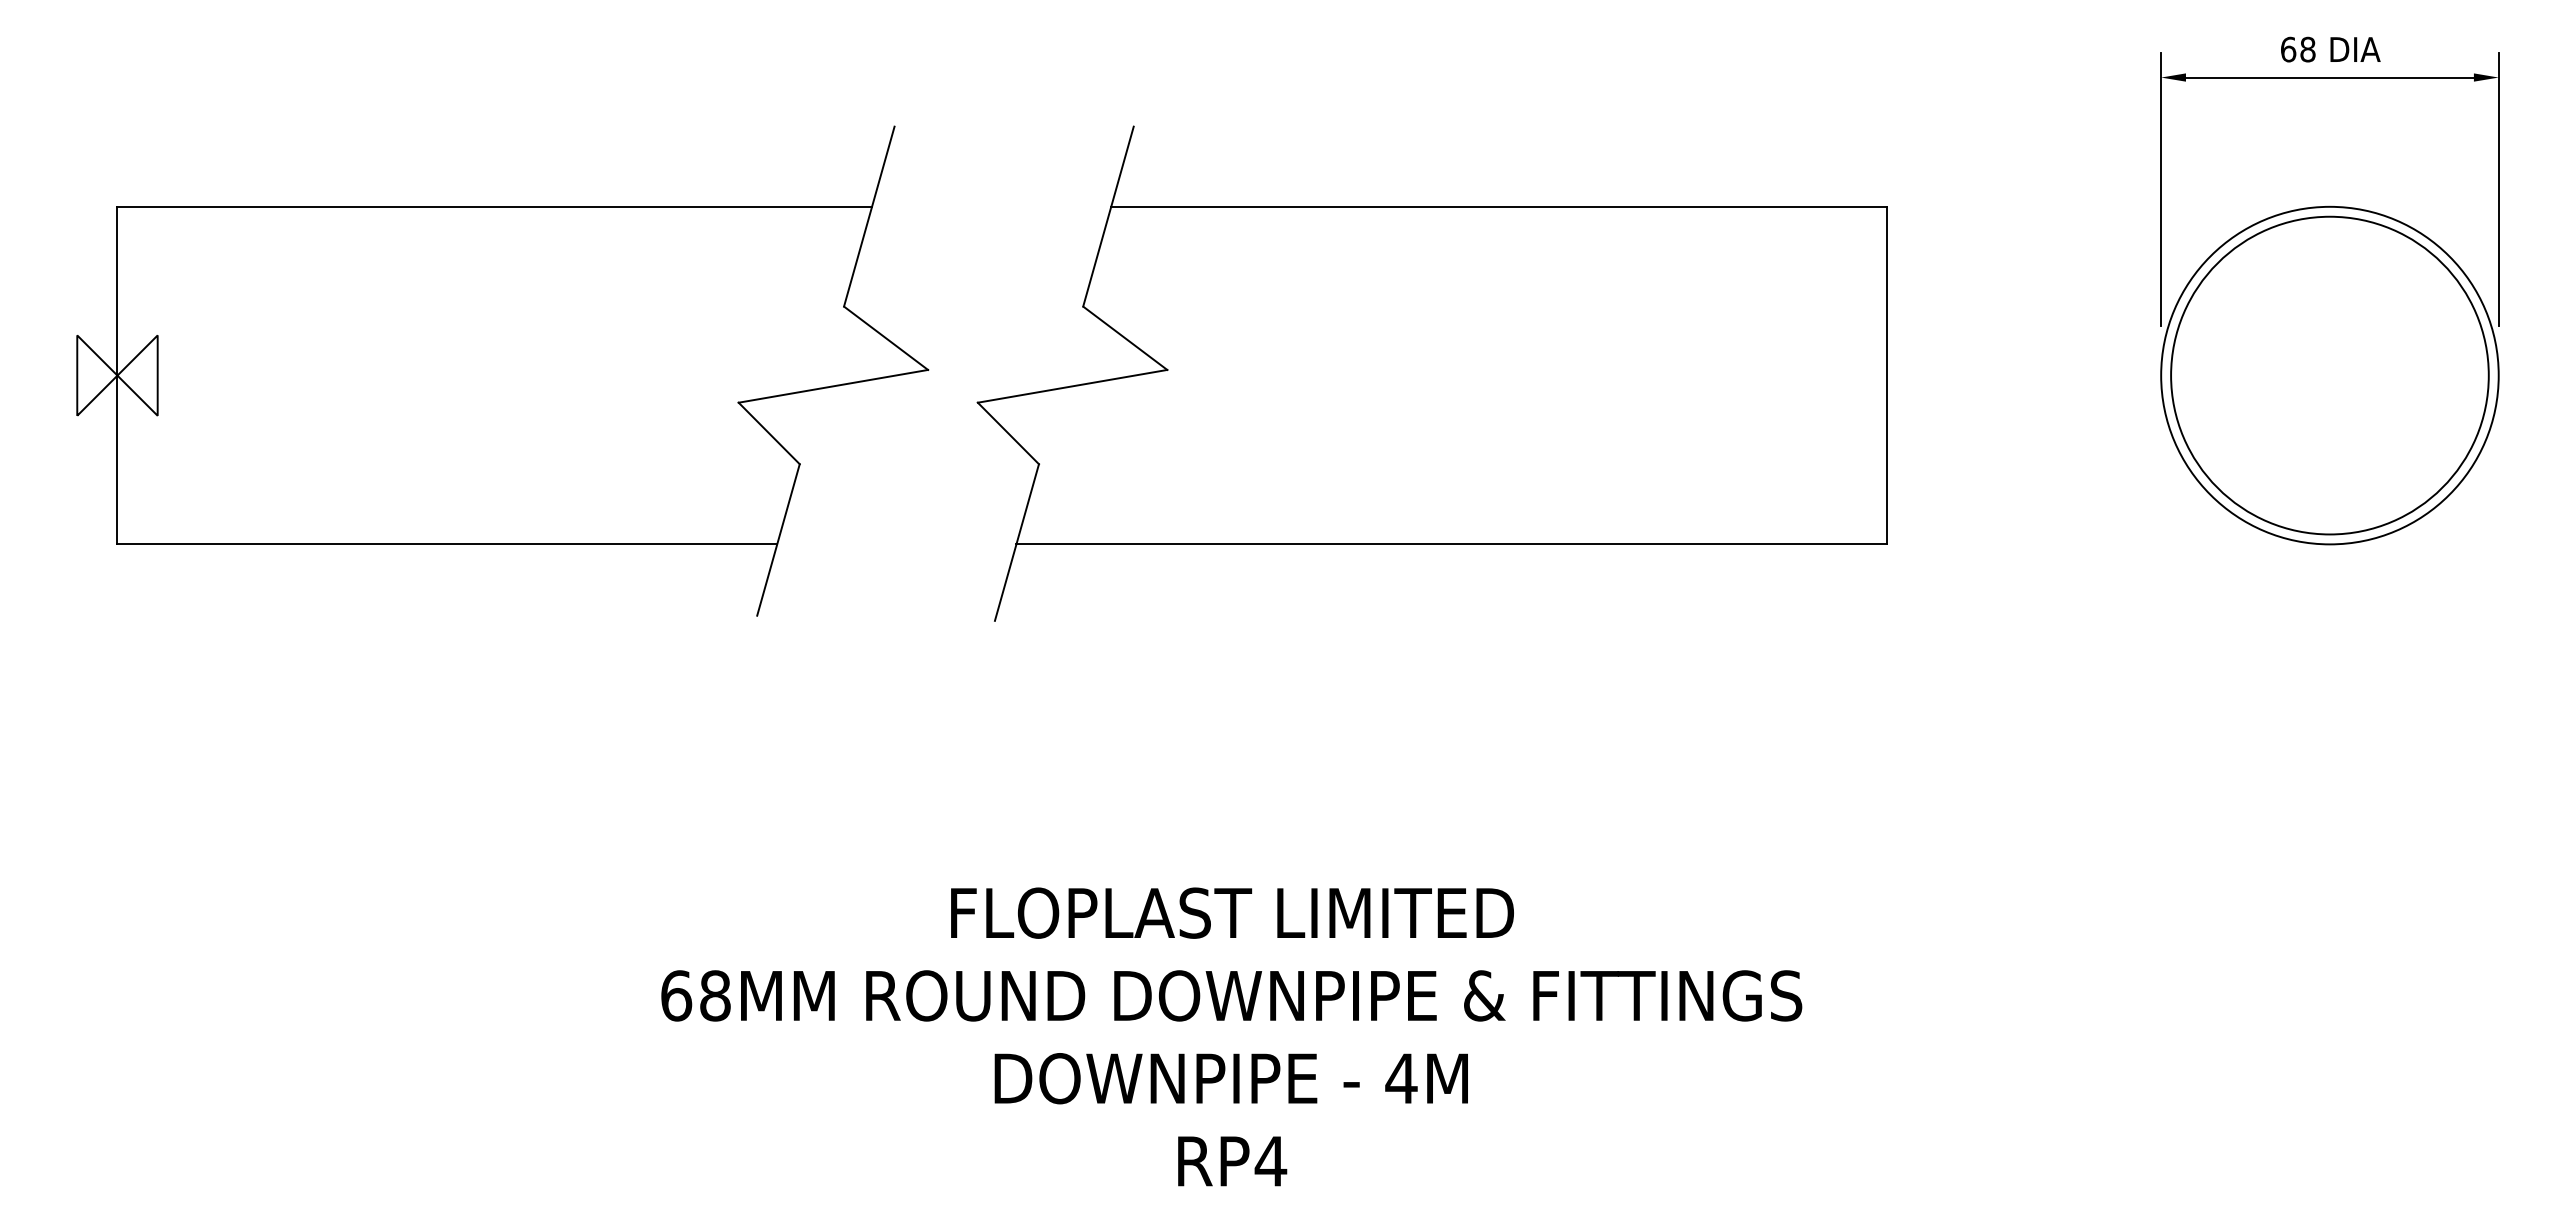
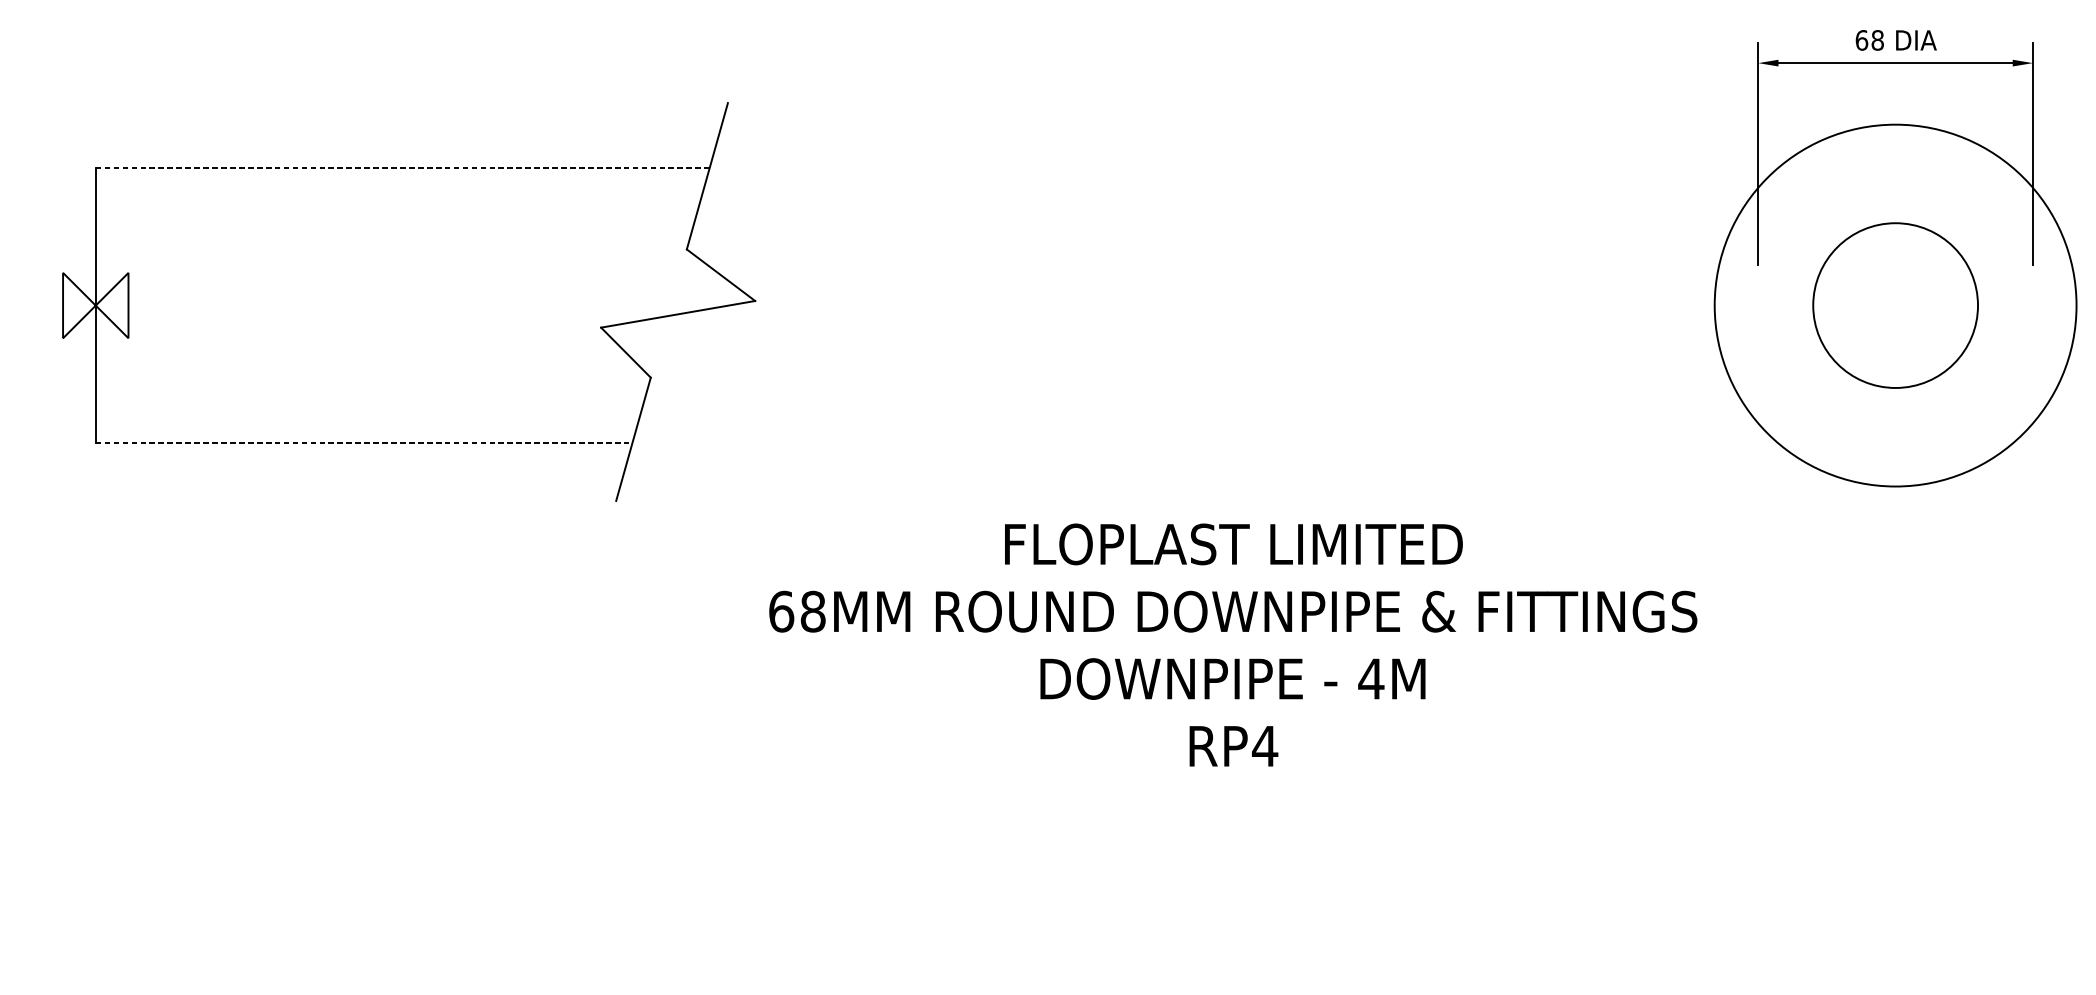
line: (495, 206) -> (403, 168), solid -> dashed
part: (1431, 373) -> (1164, 303), removed
circle: (2329, 375) -> (1895, 305), size x0.6
circle: (2329, 375) -> (1895, 305), size x1.4
line: (447, 544) -> (364, 442), solid -> dashed
text: (1231, 1036) -> (1233, 644), moved

